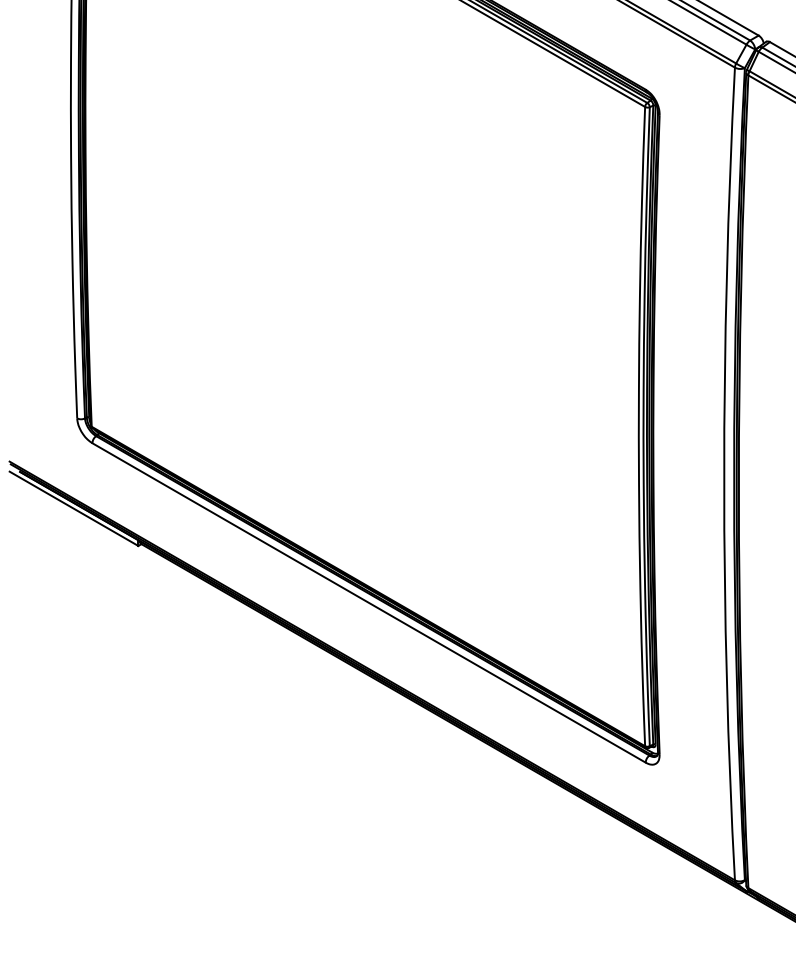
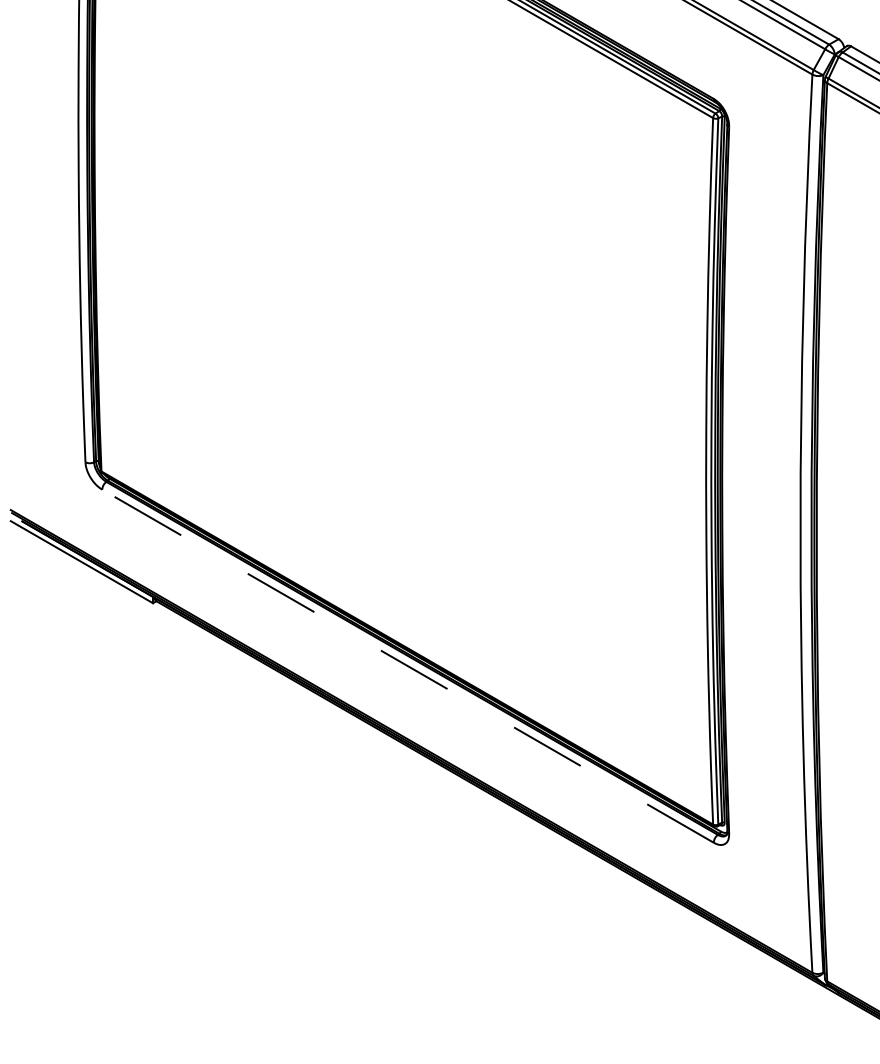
line: (368, 603) -> (407, 666), solid -> dashed

